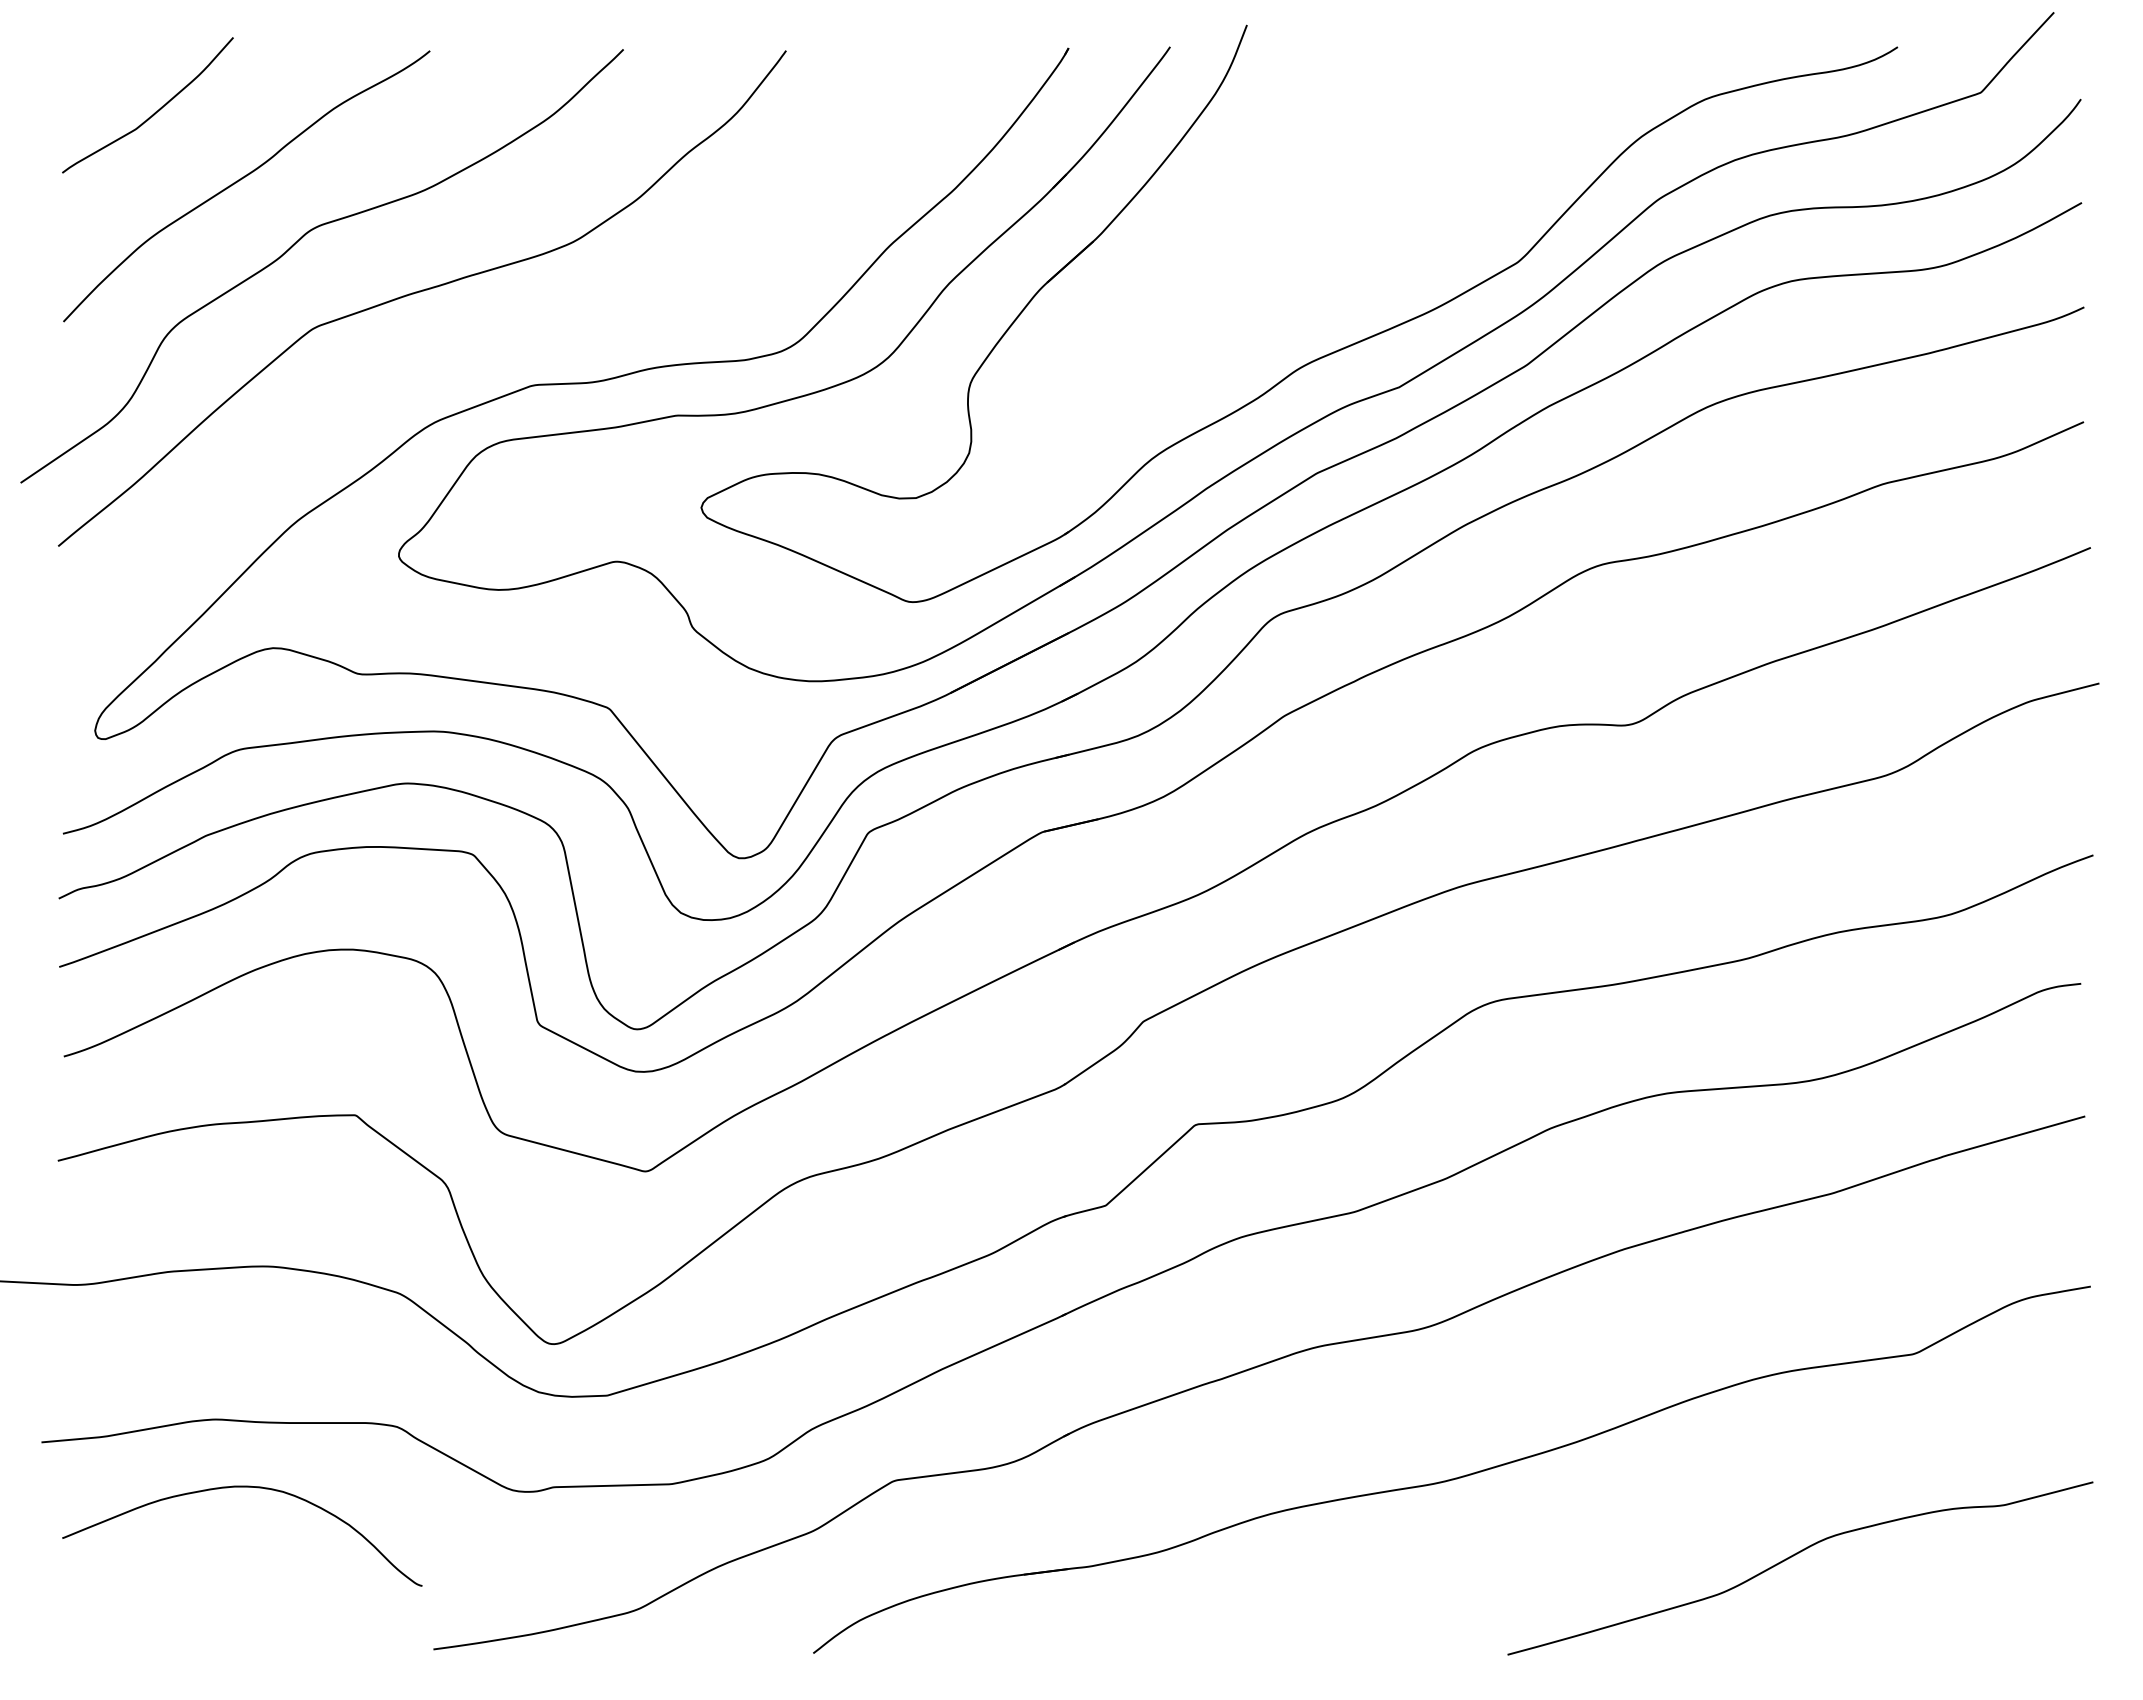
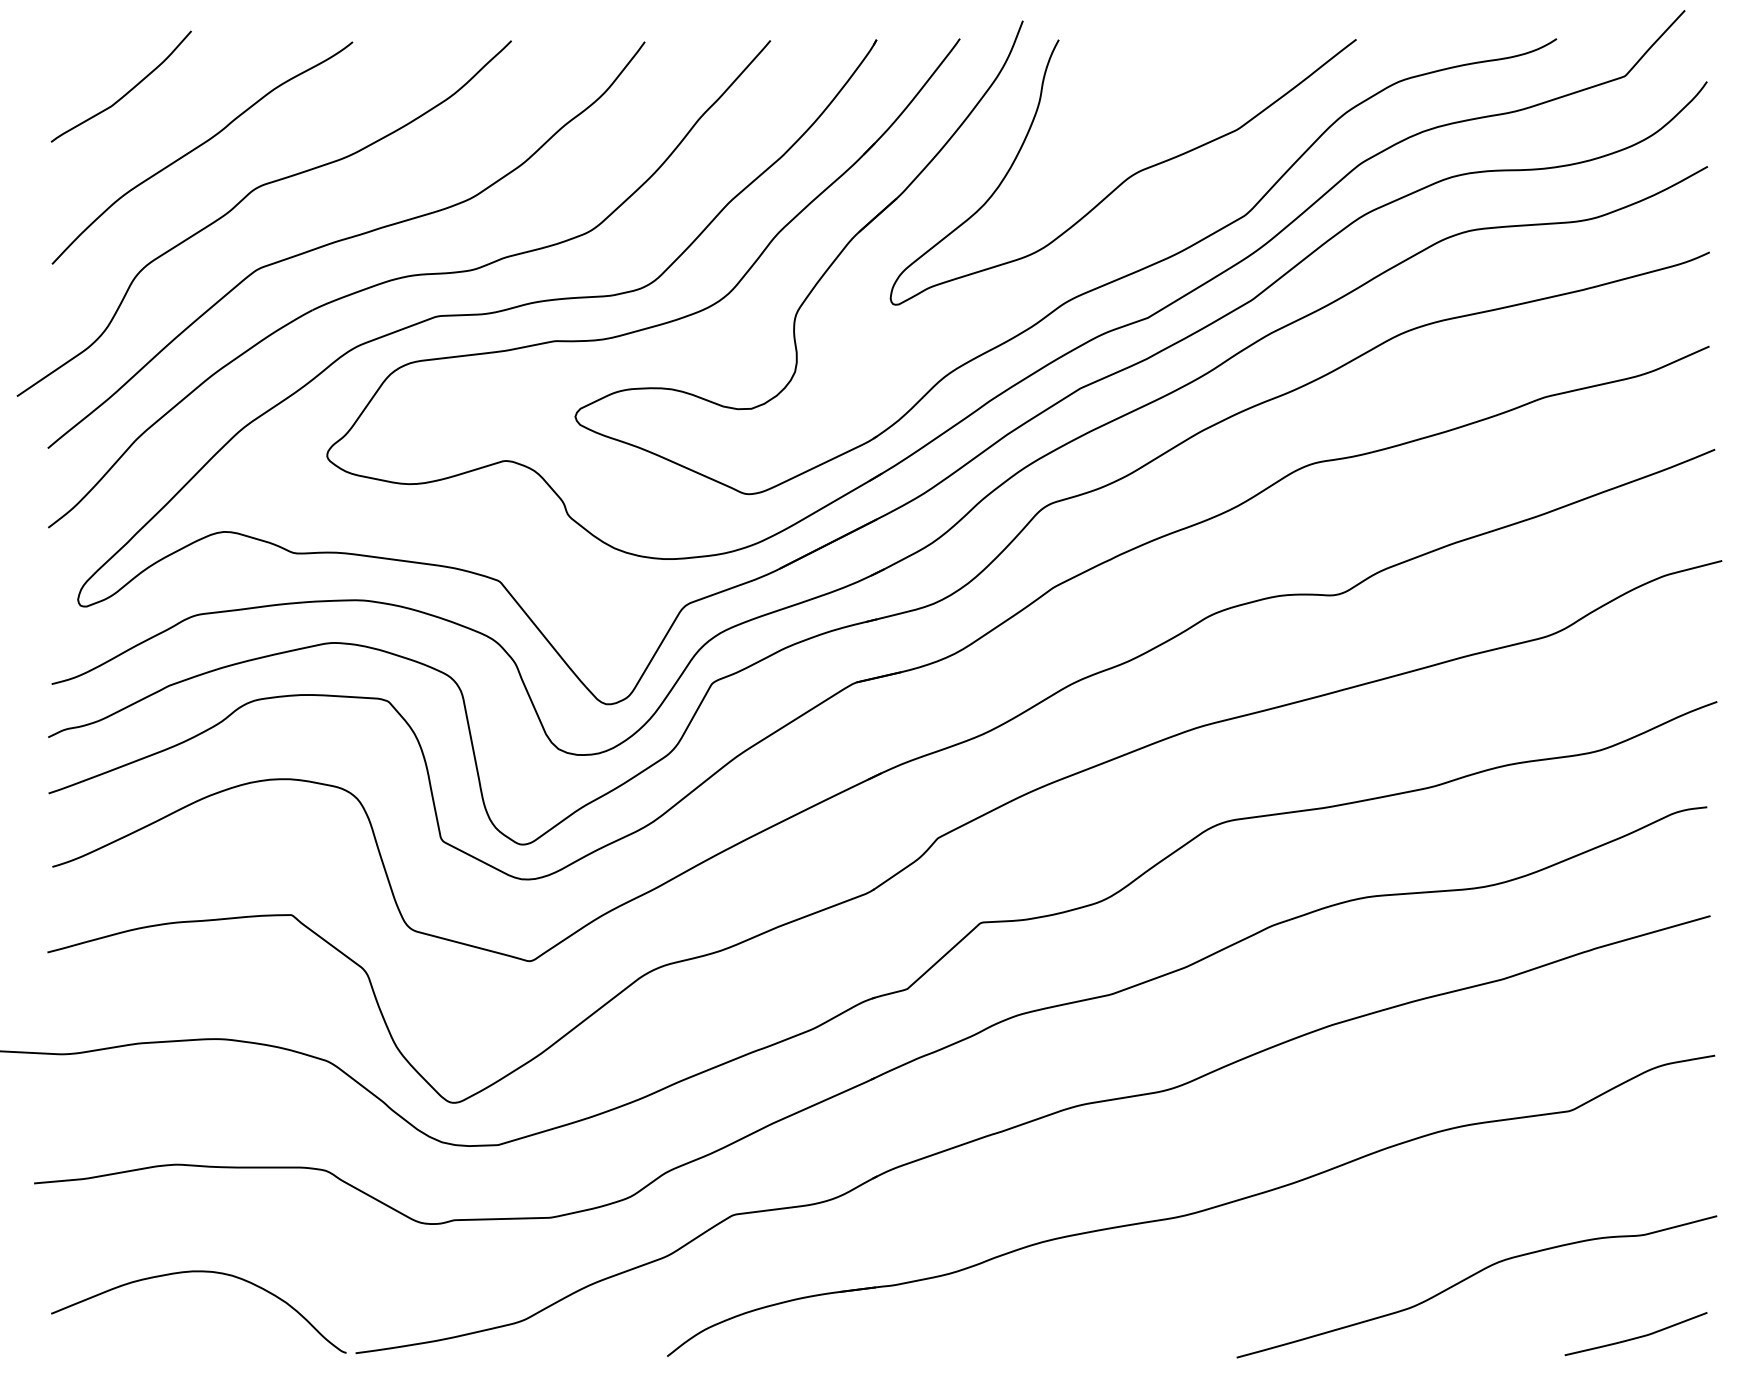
curve: (1375, 215) -> (1128, 177), added
part: (498, 337) -> (408, 277), added
curve: (242, 1487) -> (198, 1272), moved
curve: (1995, 1629) -> (1636, 1336), added

